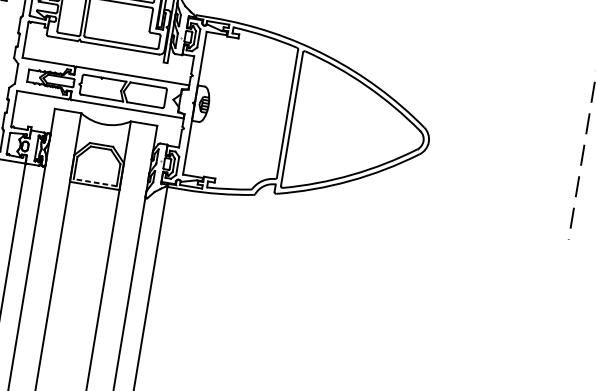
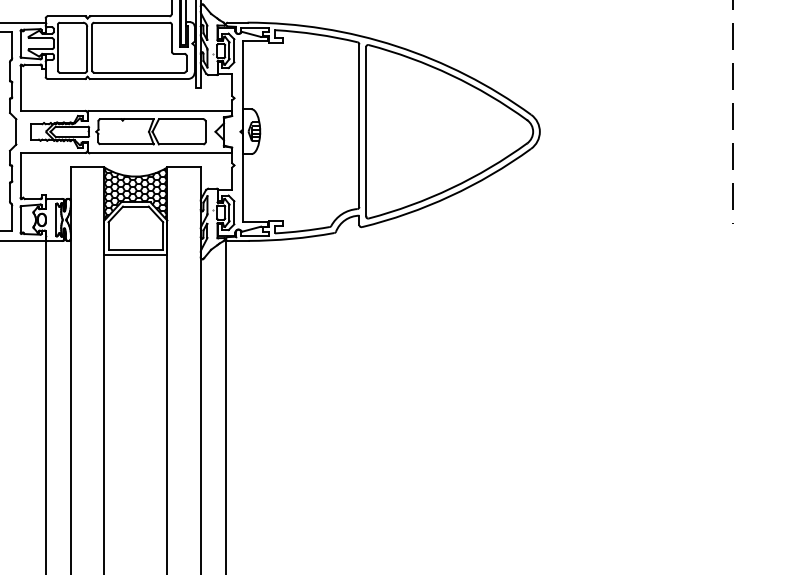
hatch: (102, 137) -> (135, 193), added
line: (94, 182) -> (135, 250), dashed -> solid

